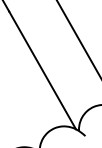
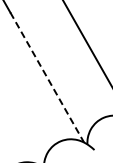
line: (42, 70) -> (47, 77), solid -> dashed

